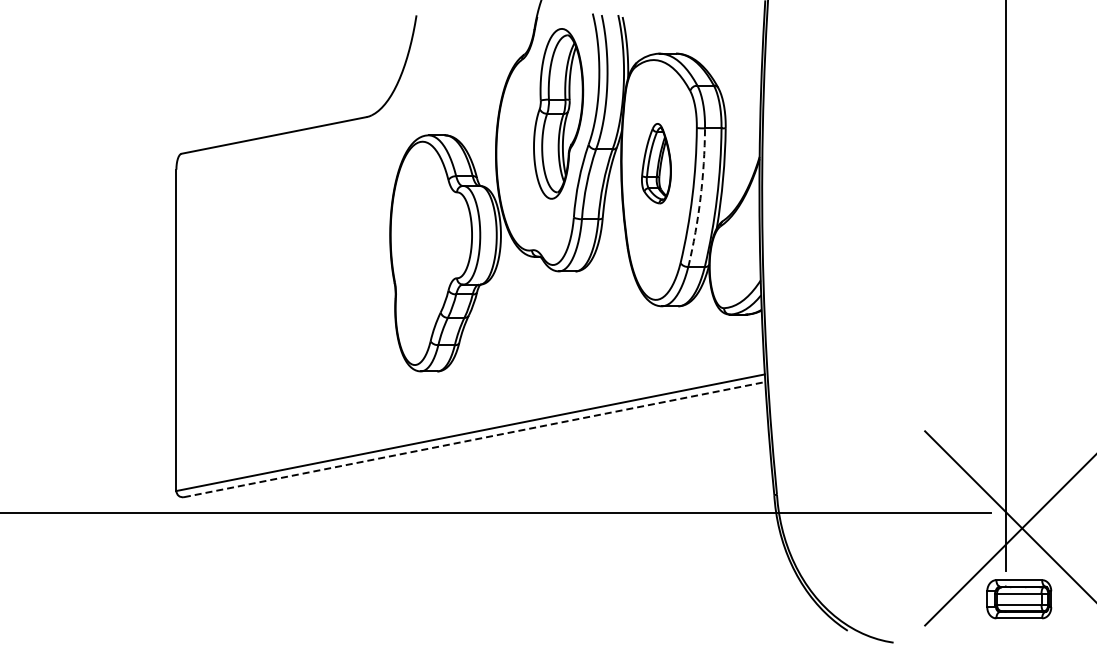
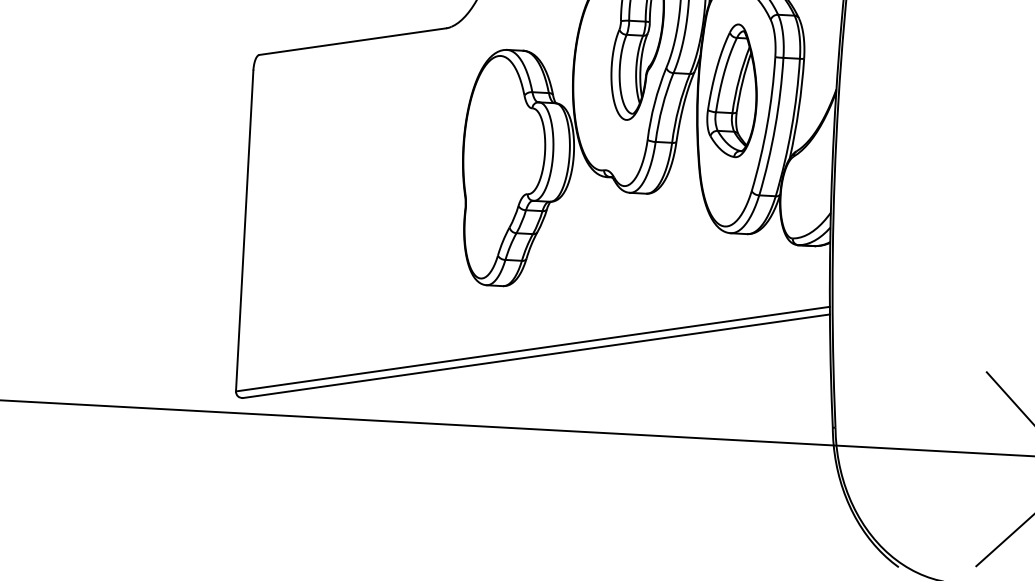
part: (656, 163) -> (733, 90), size x1.67
arc: (700, 198) -> (775, 127), dashed -> solid
line: (475, 439) -> (537, 356), dashed -> solid

